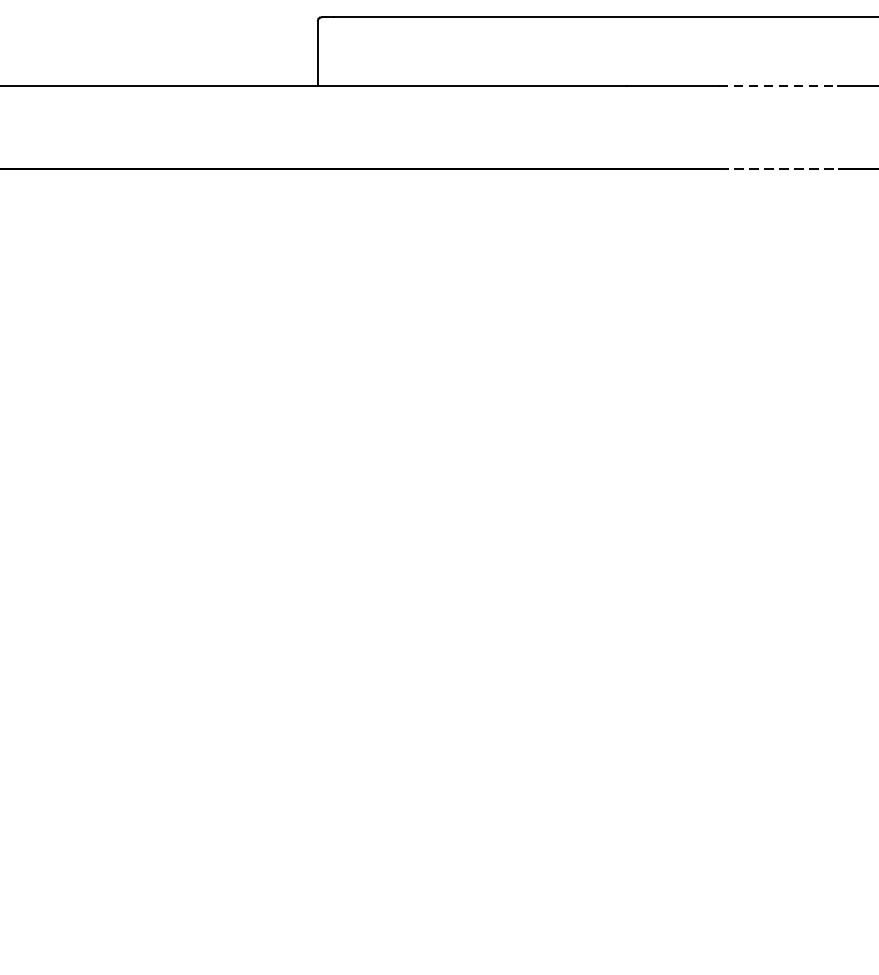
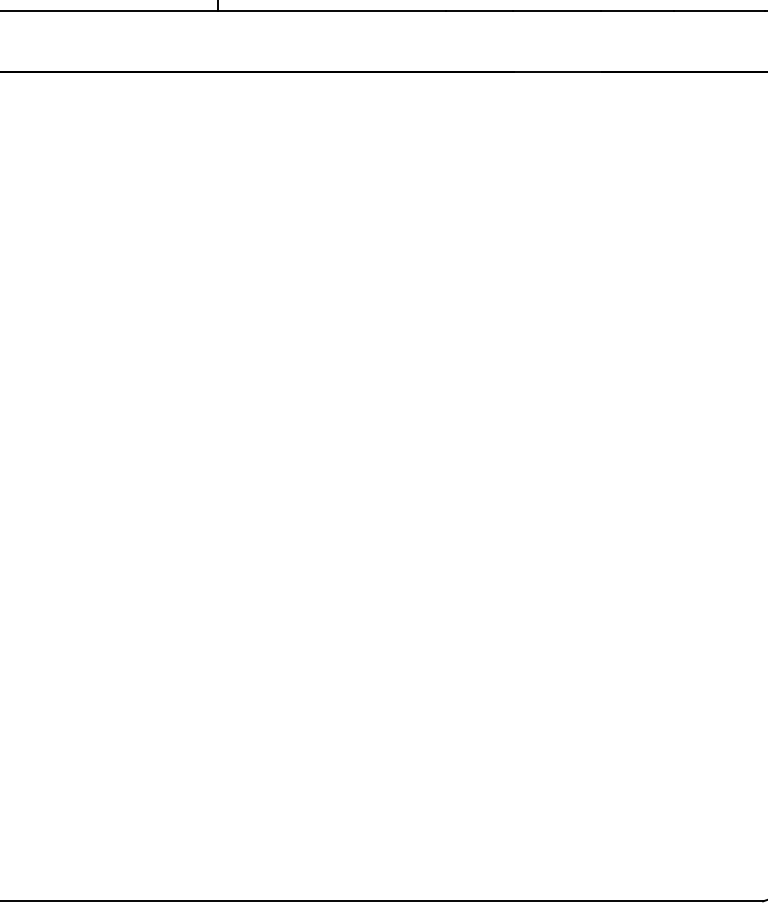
line: (779, 86) -> (557, 10), dashed -> solid
line: (780, 168) -> (558, 71), dashed -> solid

